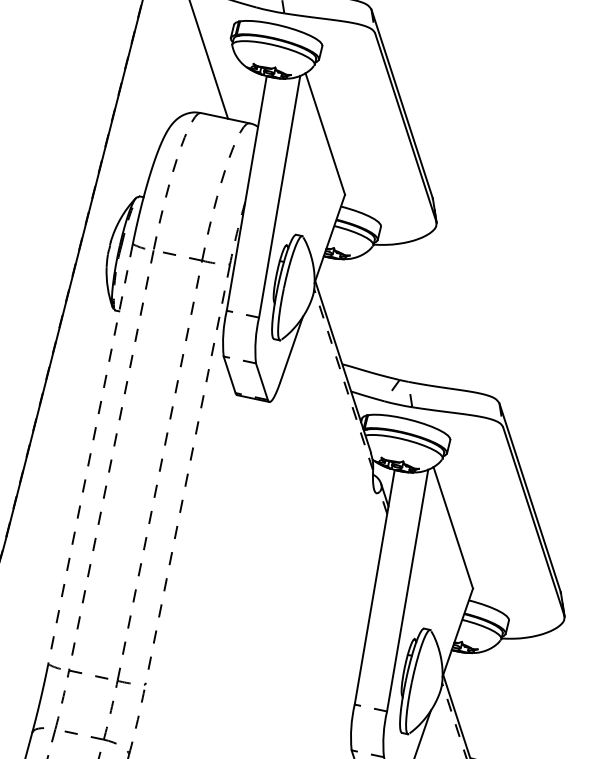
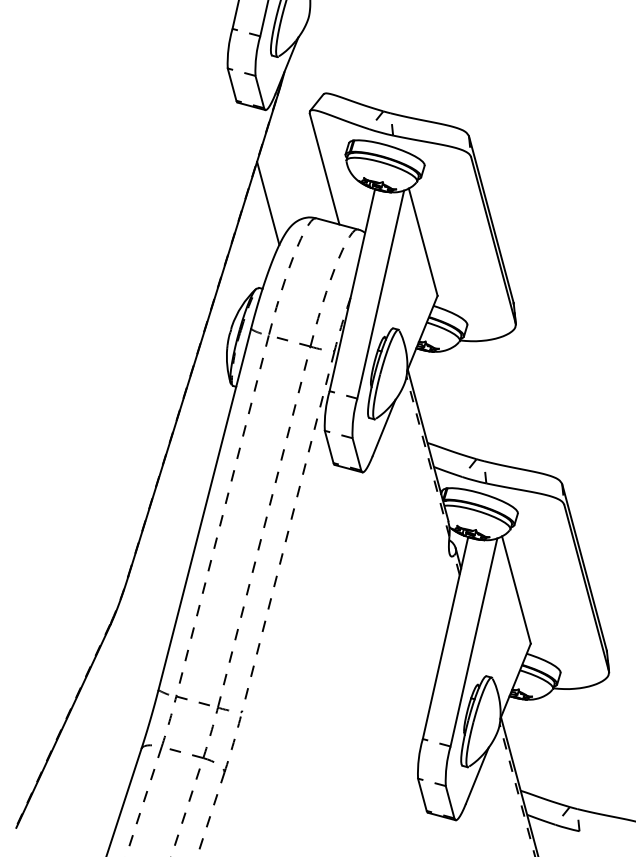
line: (145, 97) -> (268, 202), added
line: (90, 455) -> (204, 510), dashed -> solid

